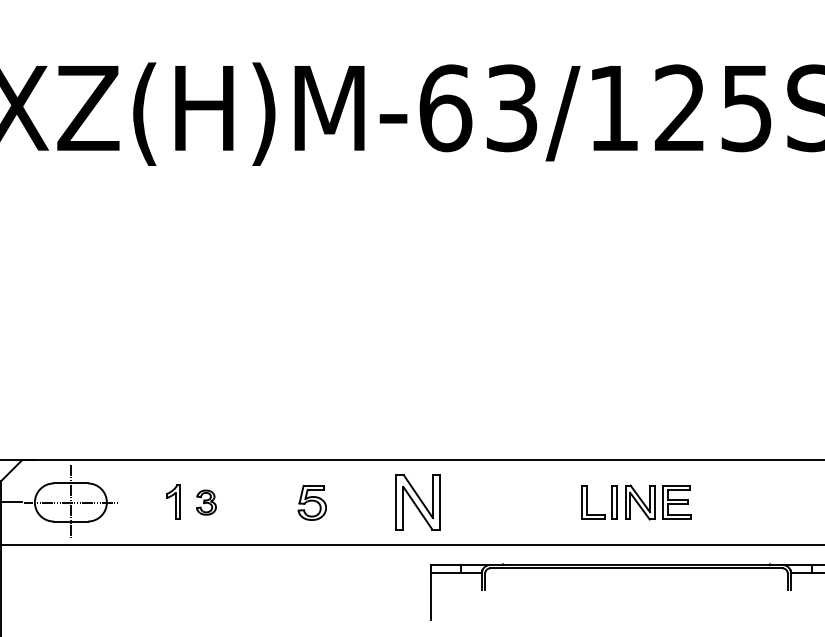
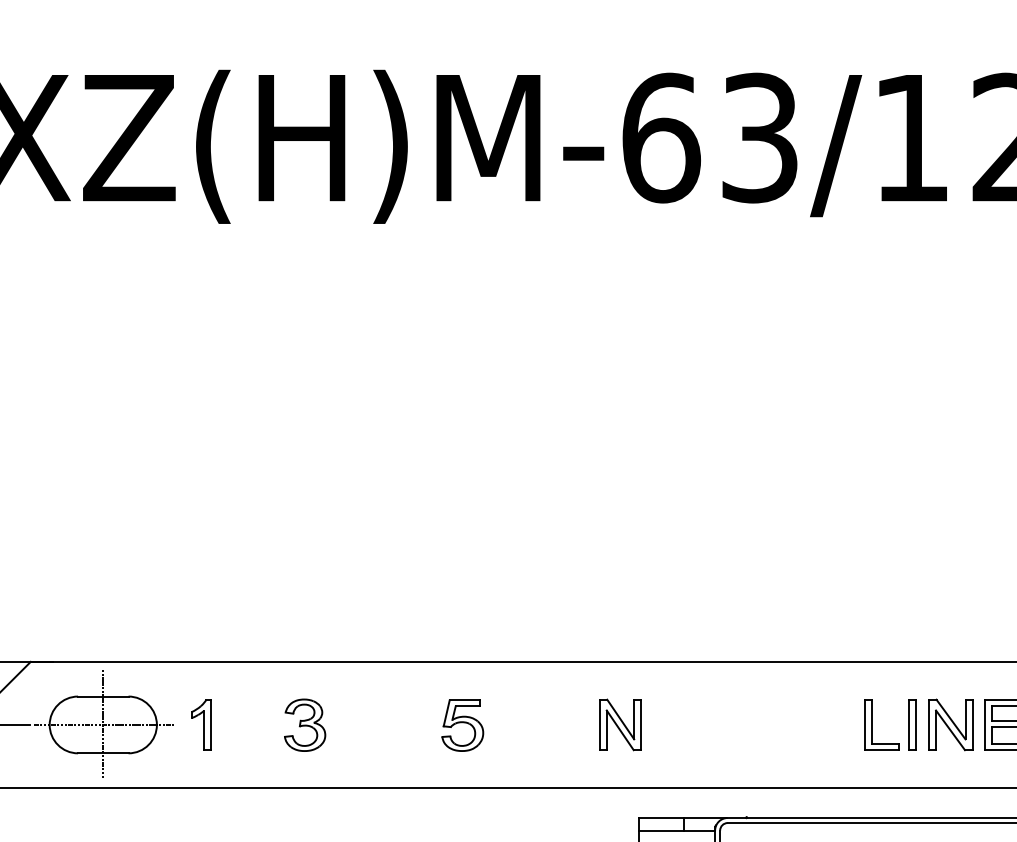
part: (173, 501) -> (200, 723), moved
part: (206, 502) -> (305, 724), size x1.43
part: (418, 502) -> (620, 724), size x0.62

